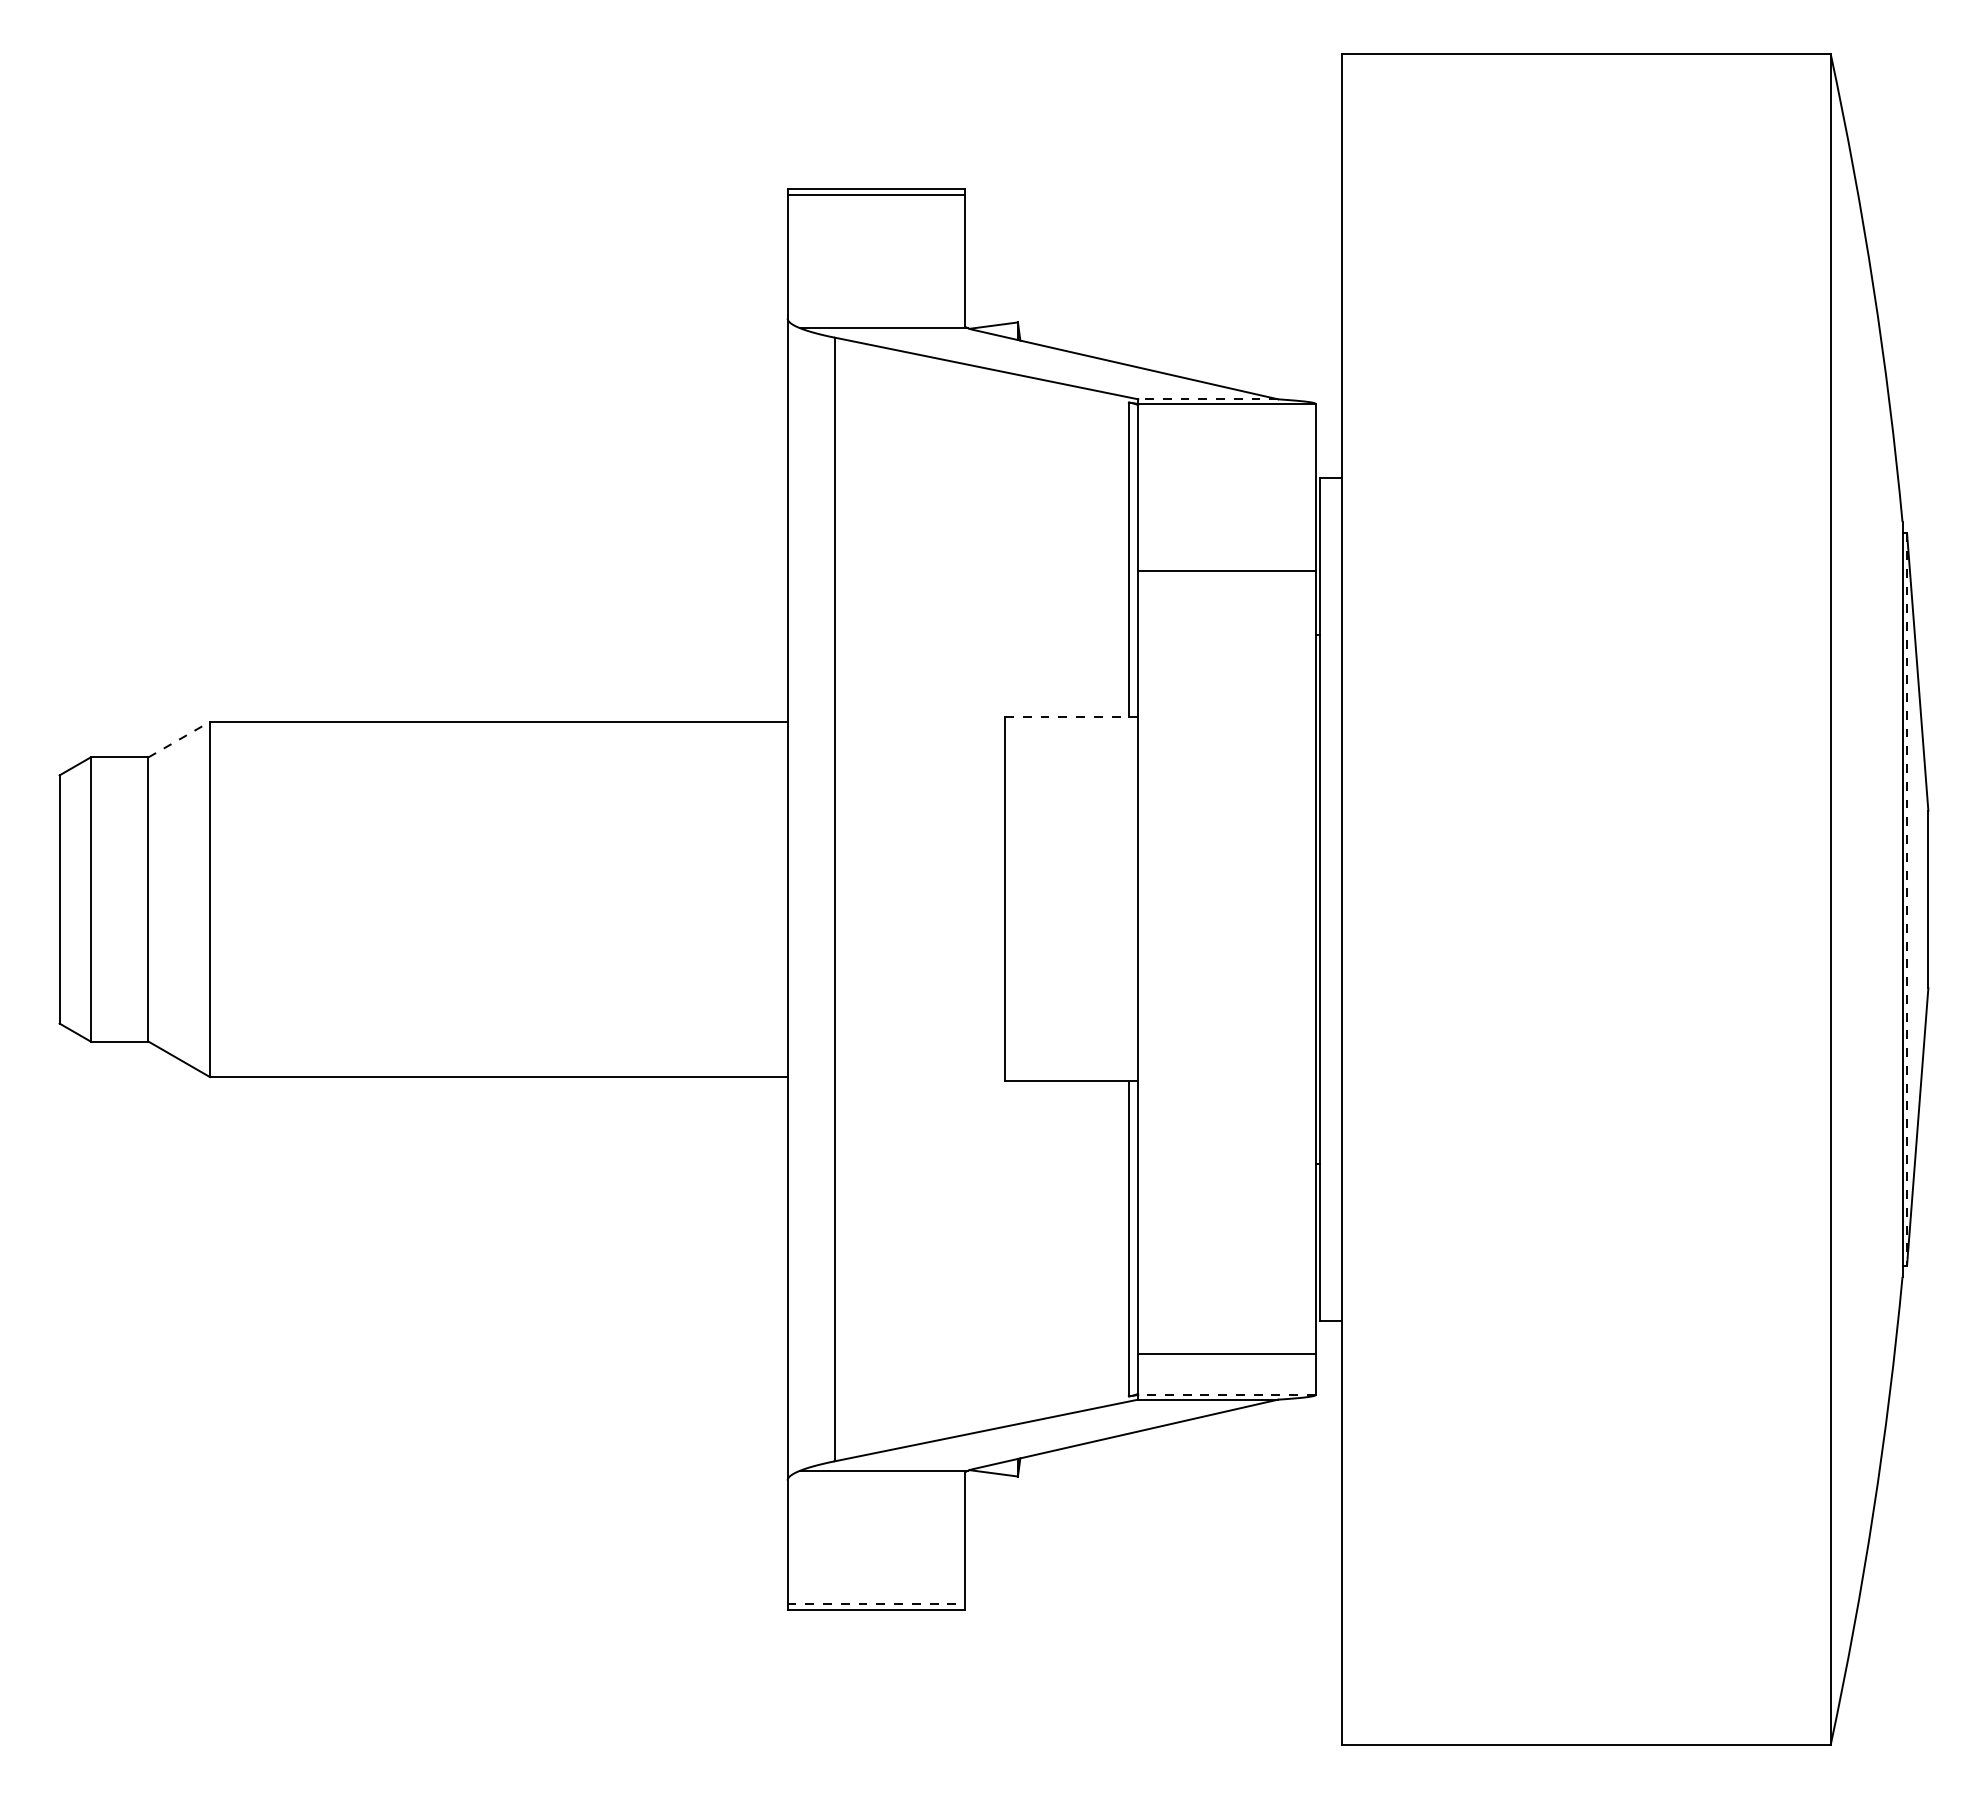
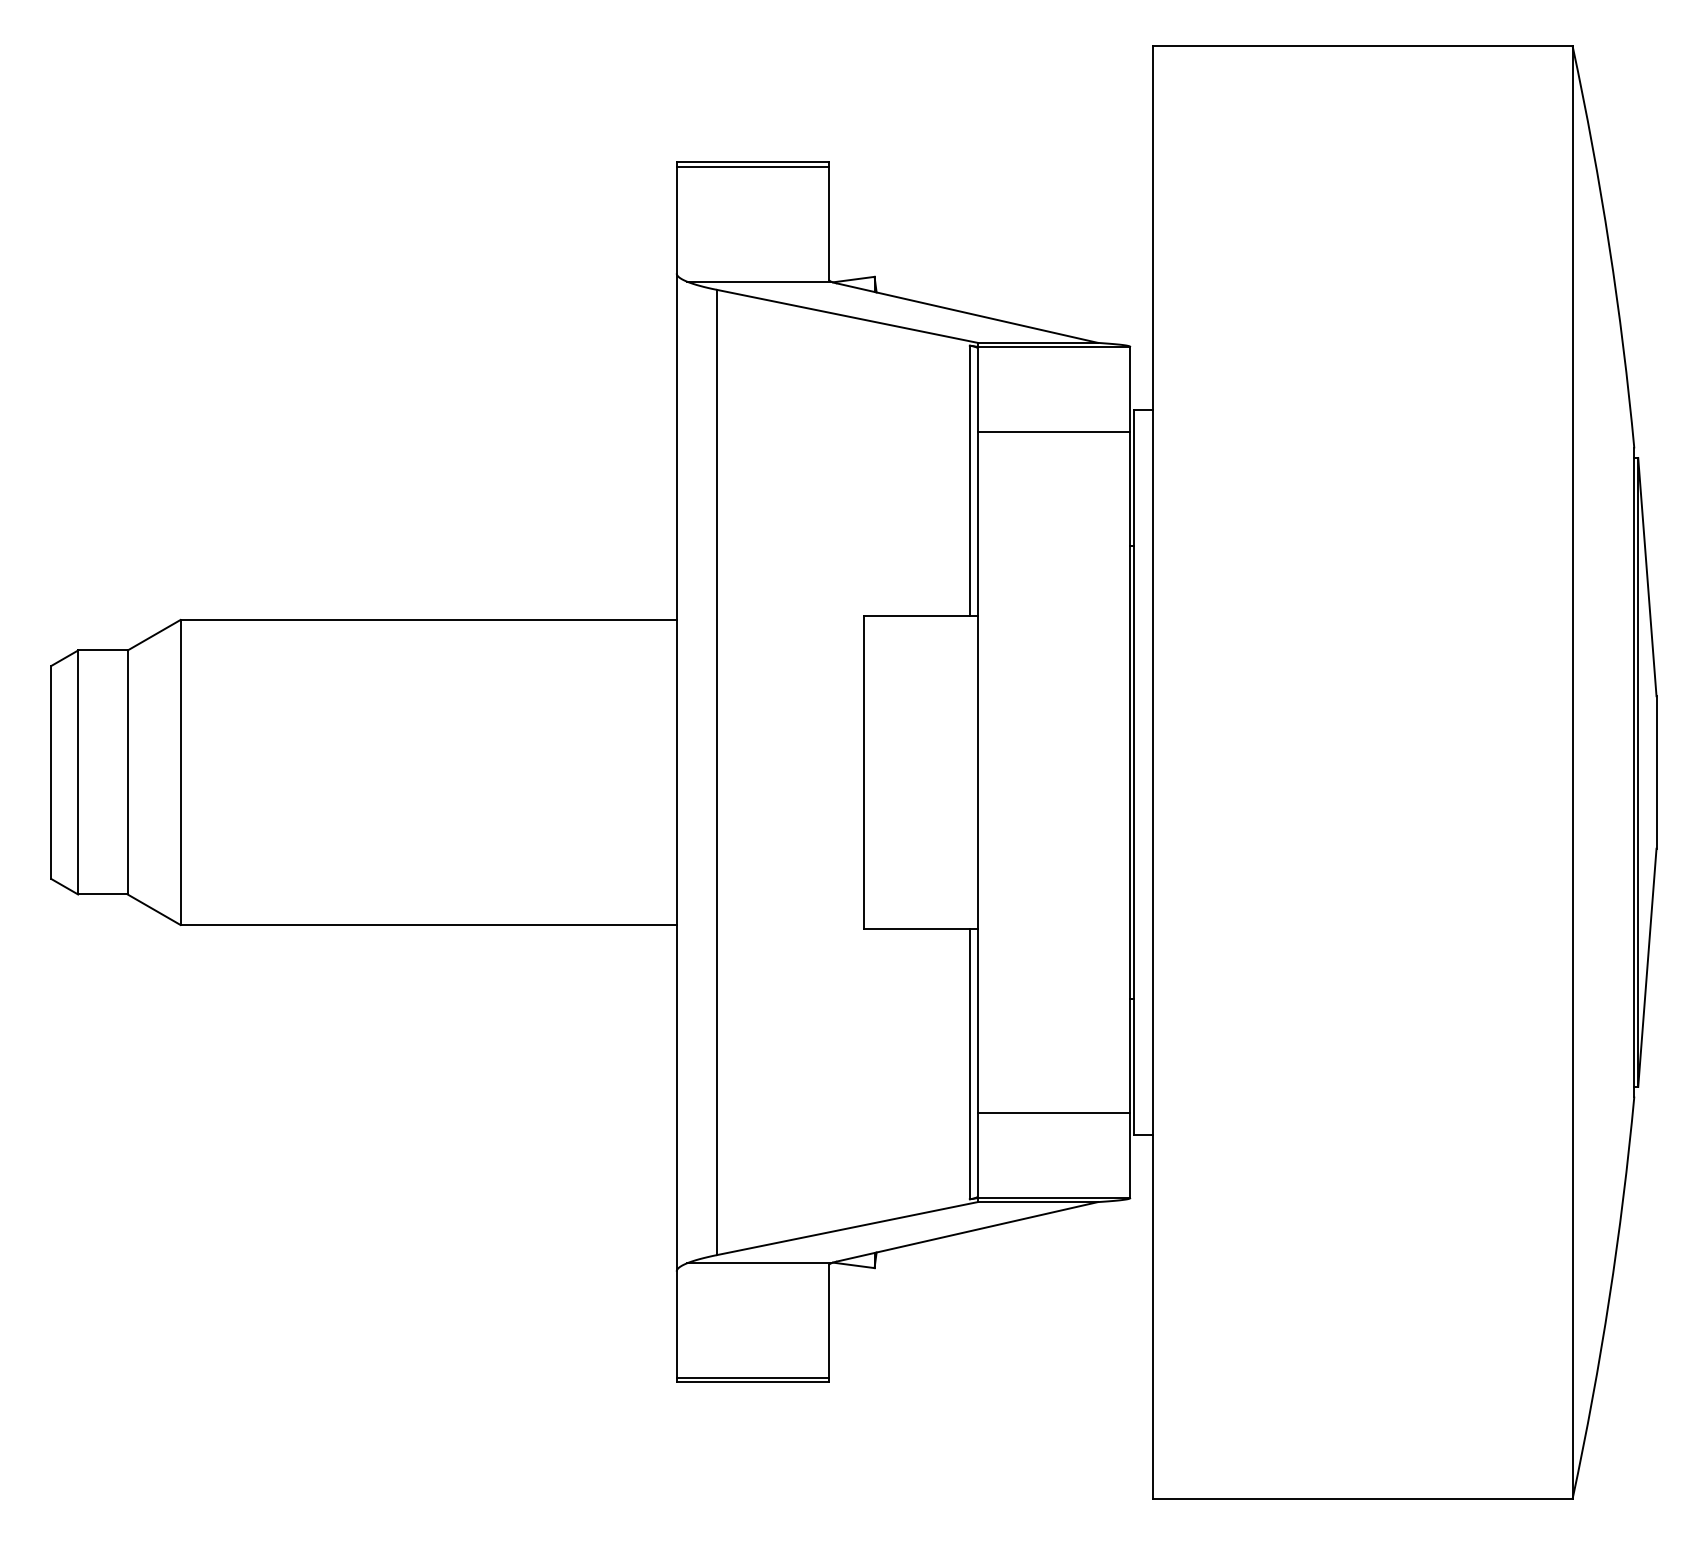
line: (1208, 399) -> (1038, 343), dashed -> solid
line: (1226, 571) -> (1053, 432), moved
line: (1071, 717) -> (920, 616), dashed -> solid
line: (179, 739) -> (154, 635), dashed -> solid
line: (1907, 899) -> (1638, 772), dashed -> solid
line: (1226, 1353) -> (1053, 1112), moved
line: (1227, 1394) -> (1054, 1197), dashed -> solid
line: (876, 1604) -> (753, 1378), dashed -> solid

